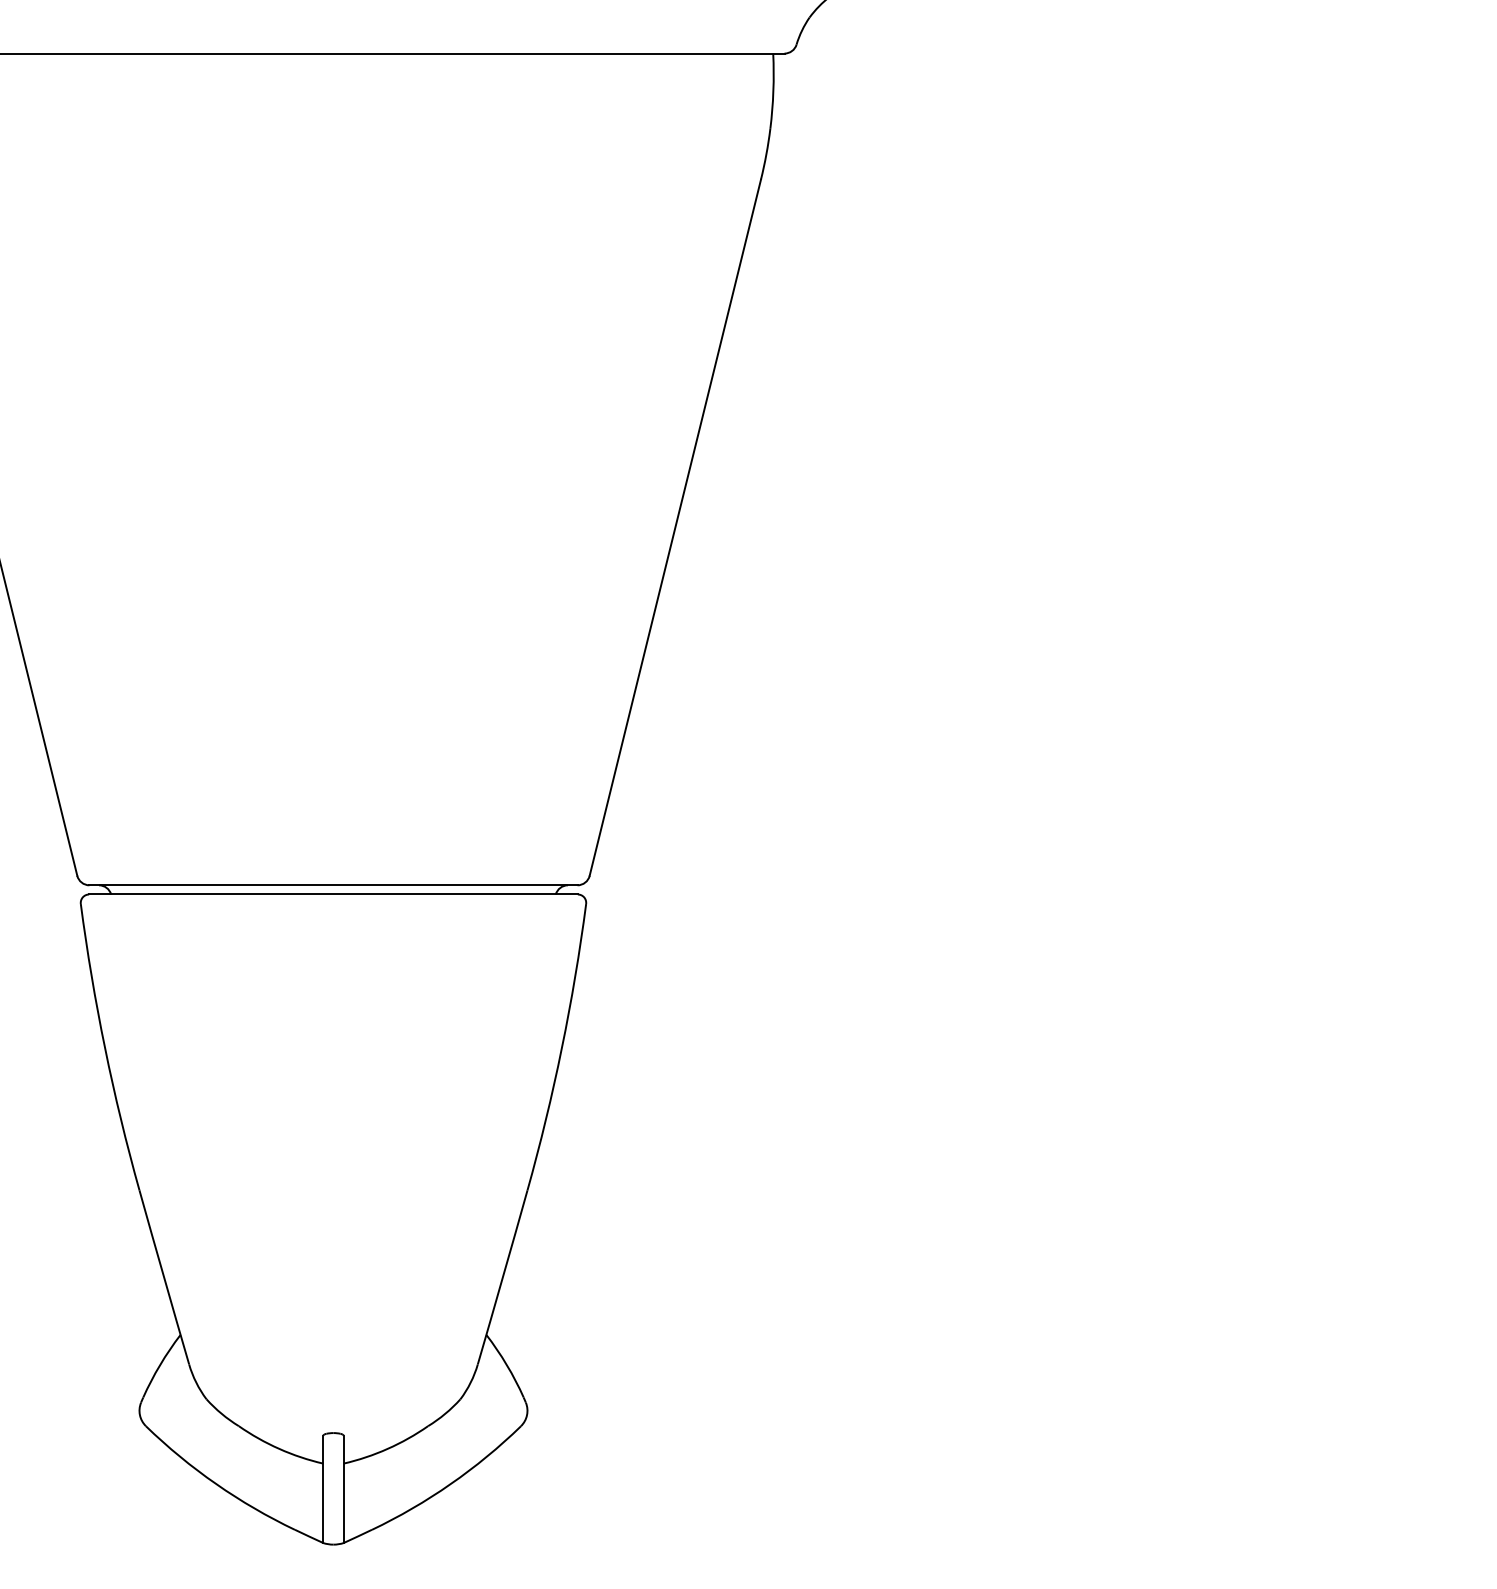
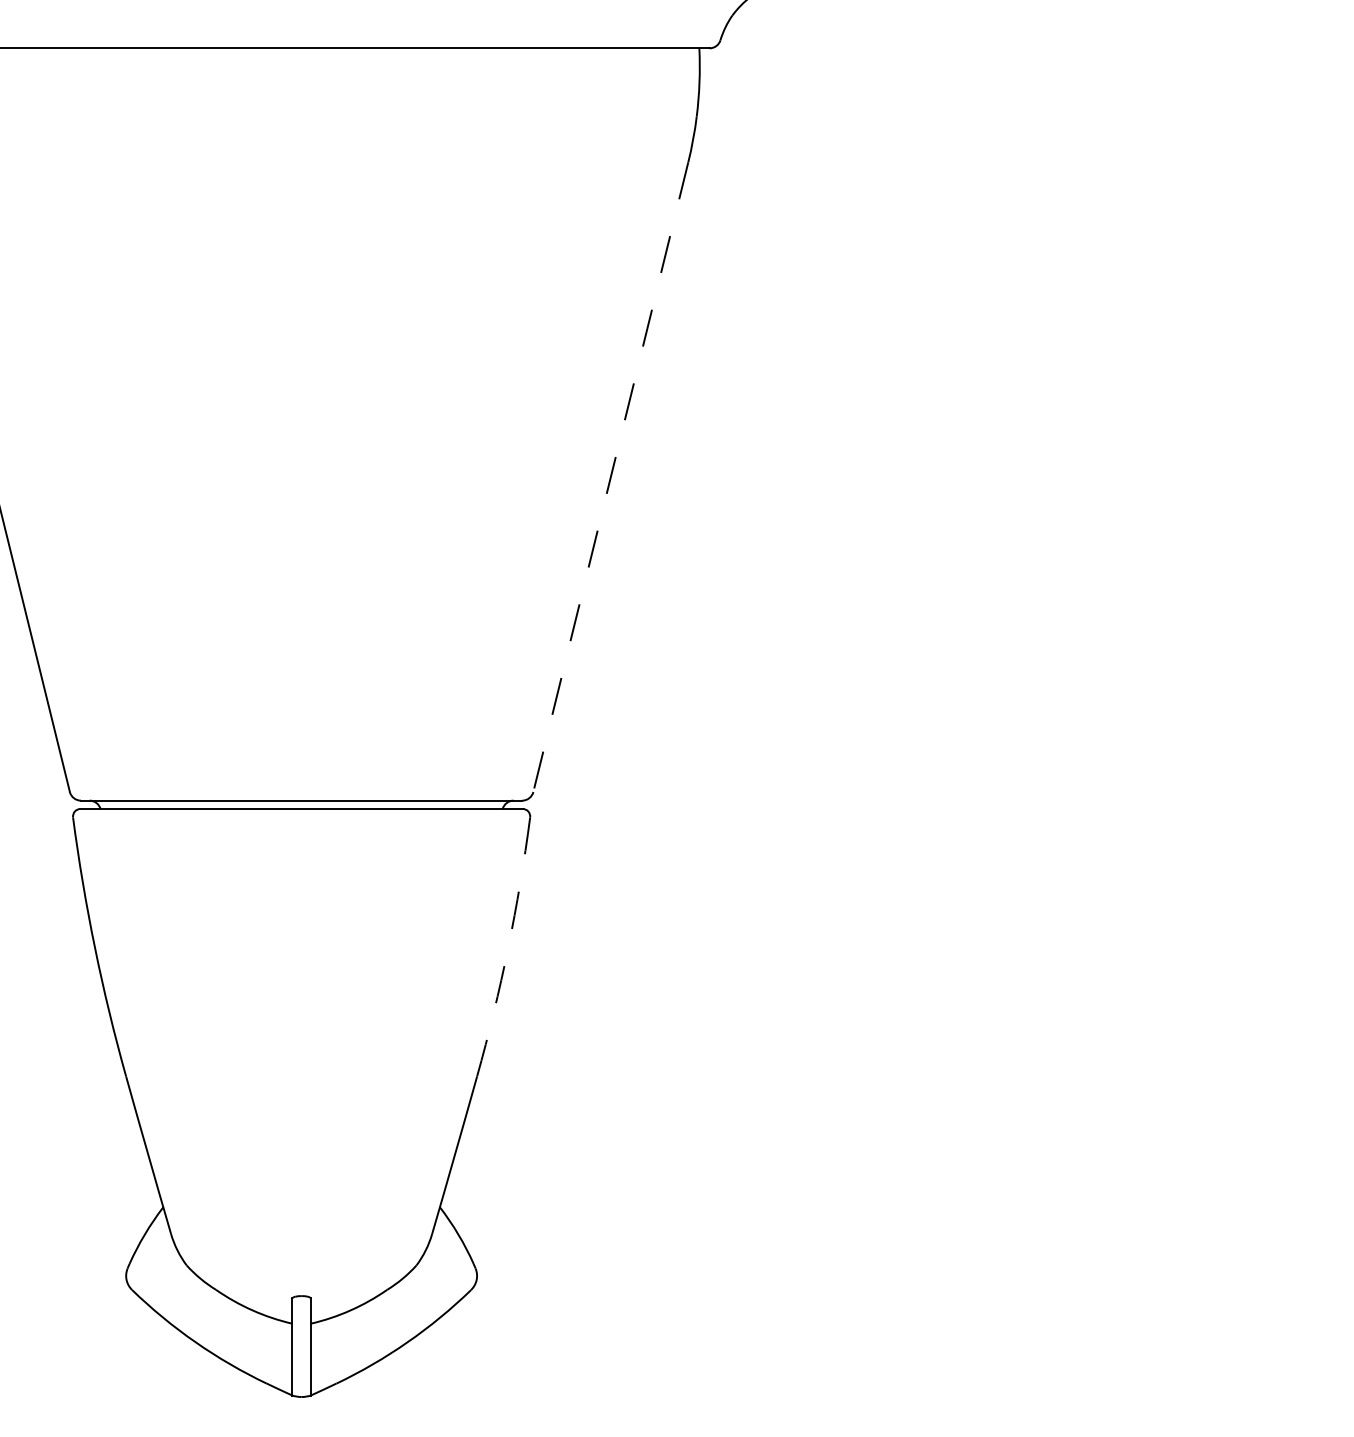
line: (675, 528) -> (610, 477), solid -> dashed
arc: (561, 1048) -> (507, 948), solid -> dashed

